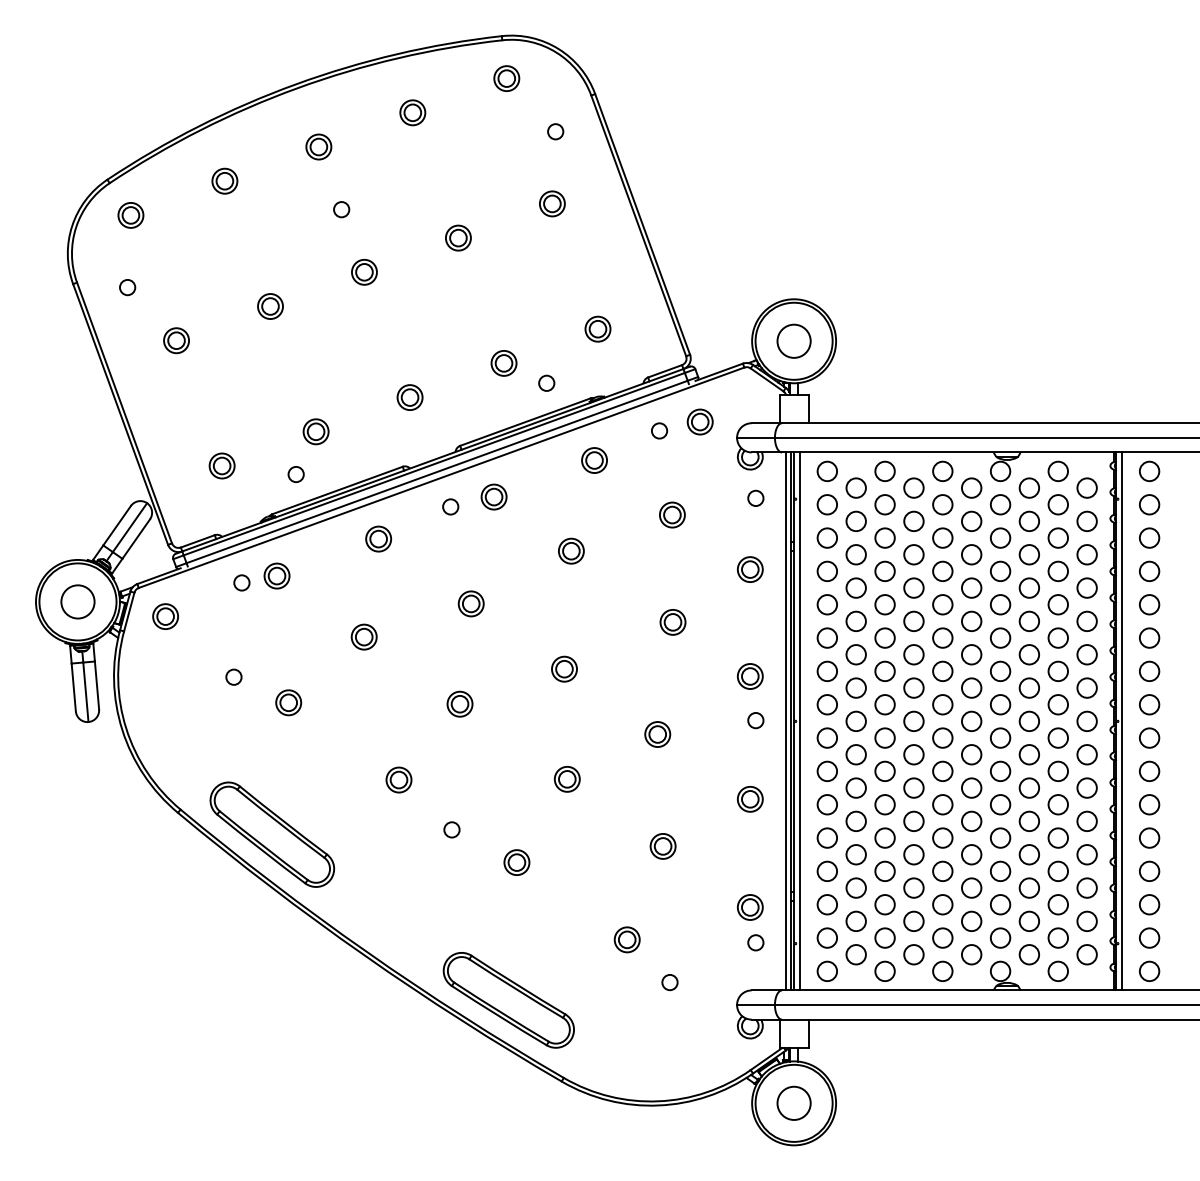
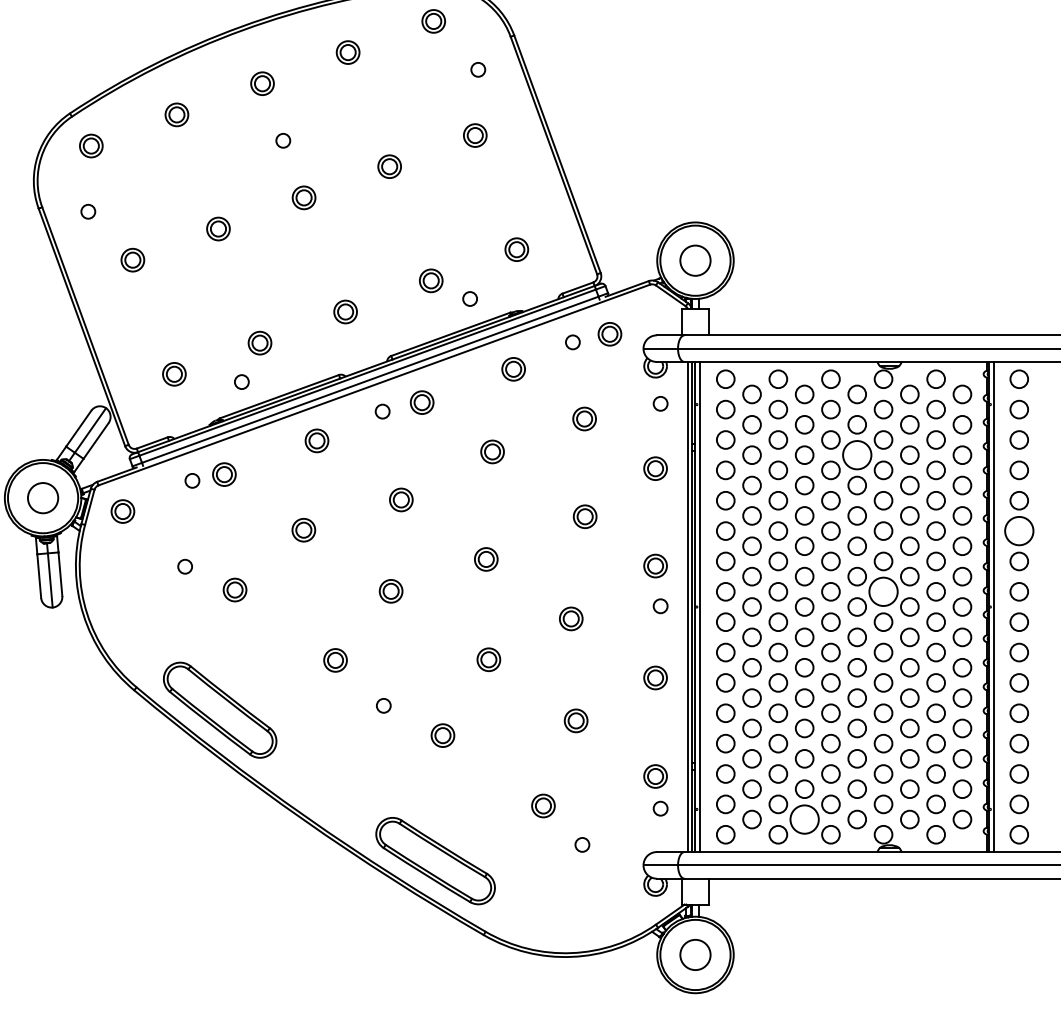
circle: (971, 554) -> (857, 454), size x1.6
circle: (1149, 637) -> (1019, 530), size x1.6
circle: (1000, 704) -> (883, 591), size x1.6
circle: (913, 954) -> (804, 819), size x1.6

